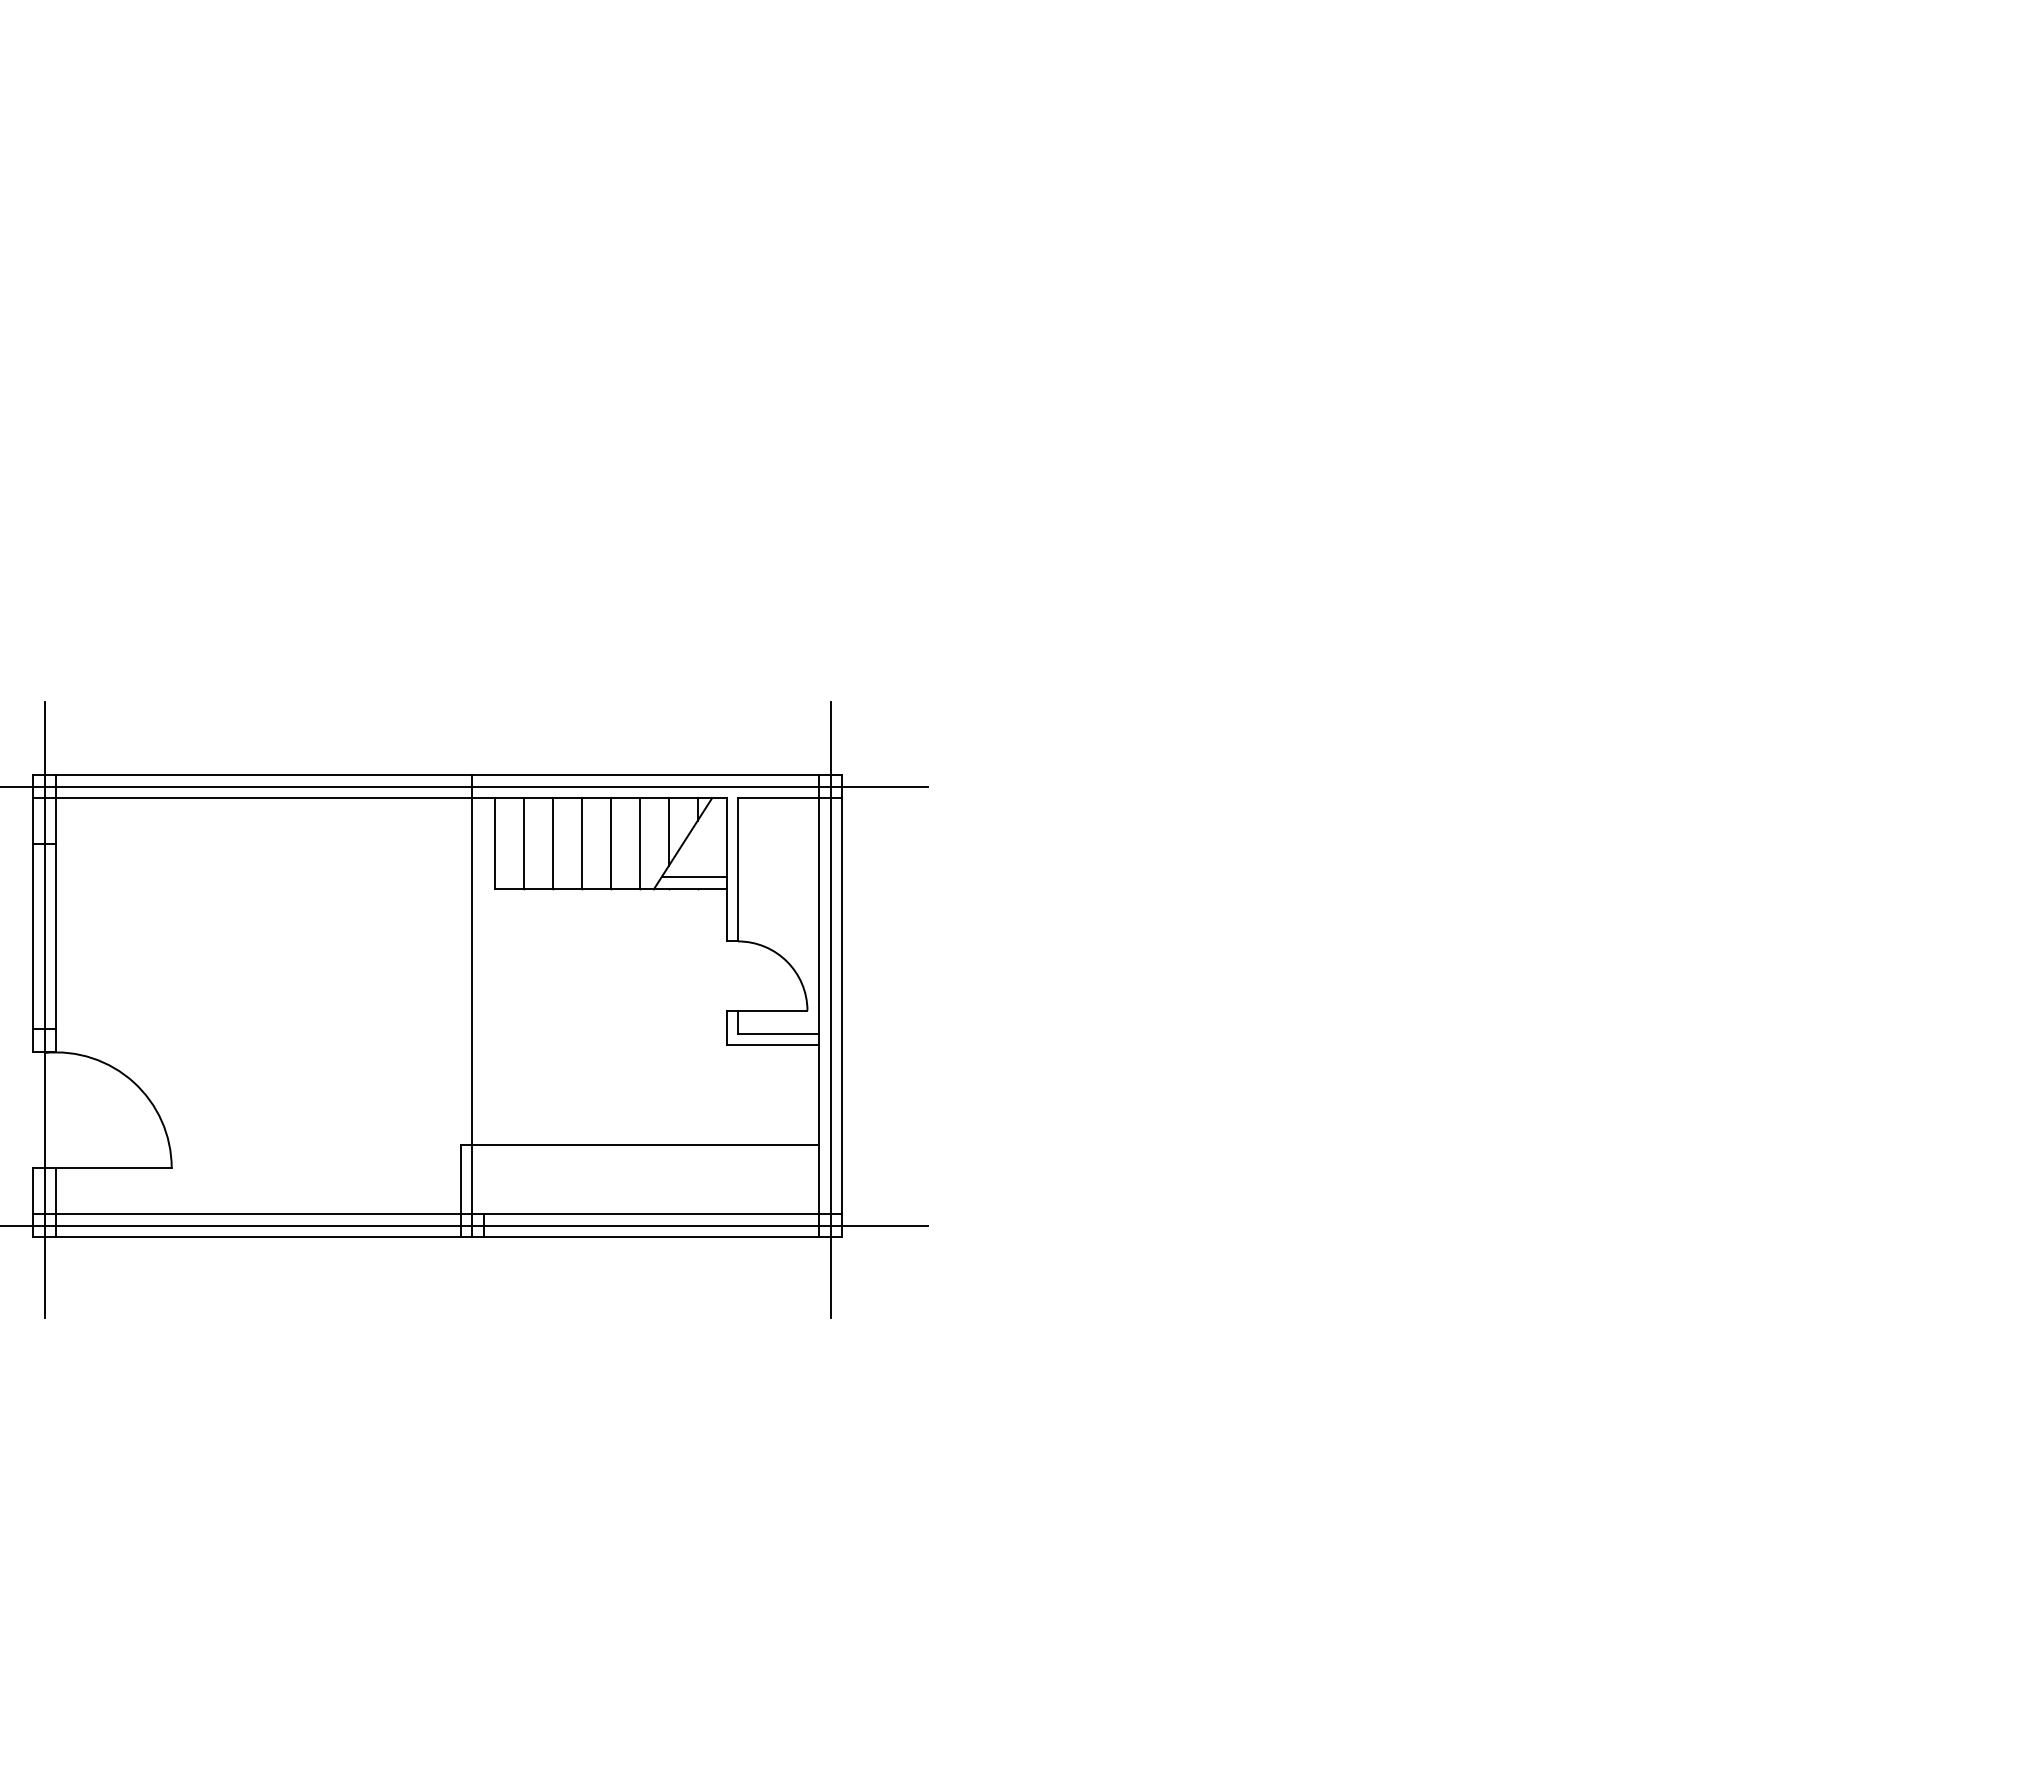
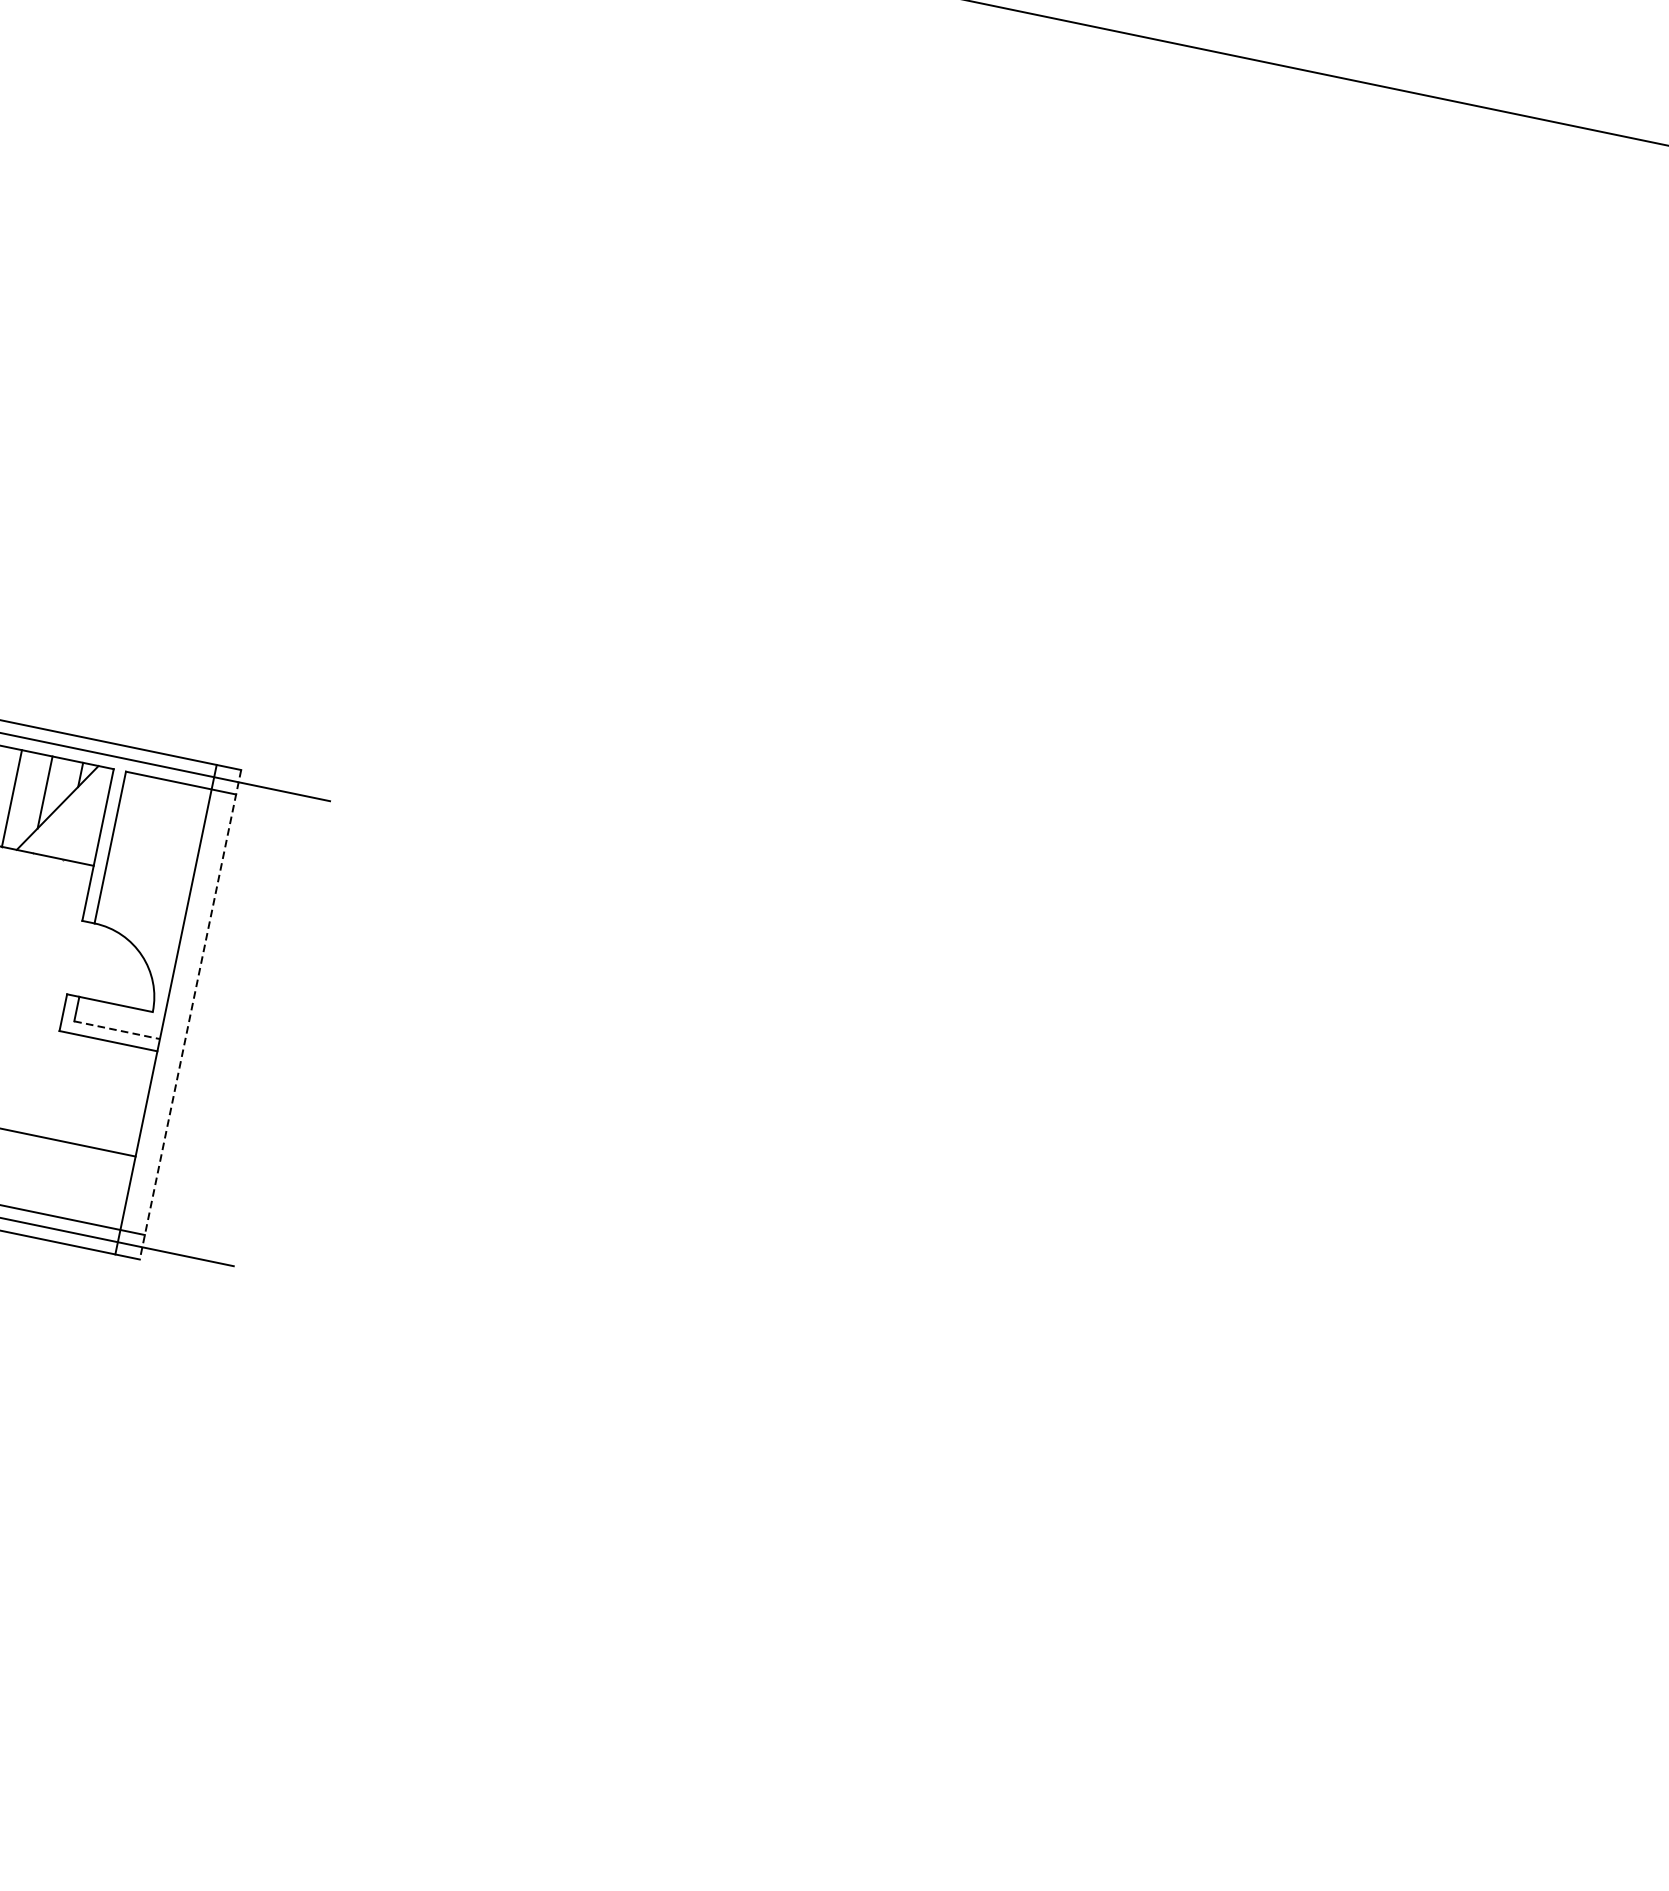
line: (693, 876) -> (61, 844), removed
line: (842, 1006) -> (190, 1015), solid -> dashed
line: (830, 1009) -> (177, 1015), removed
line: (779, 1033) -> (118, 1029), solid -> dashed

